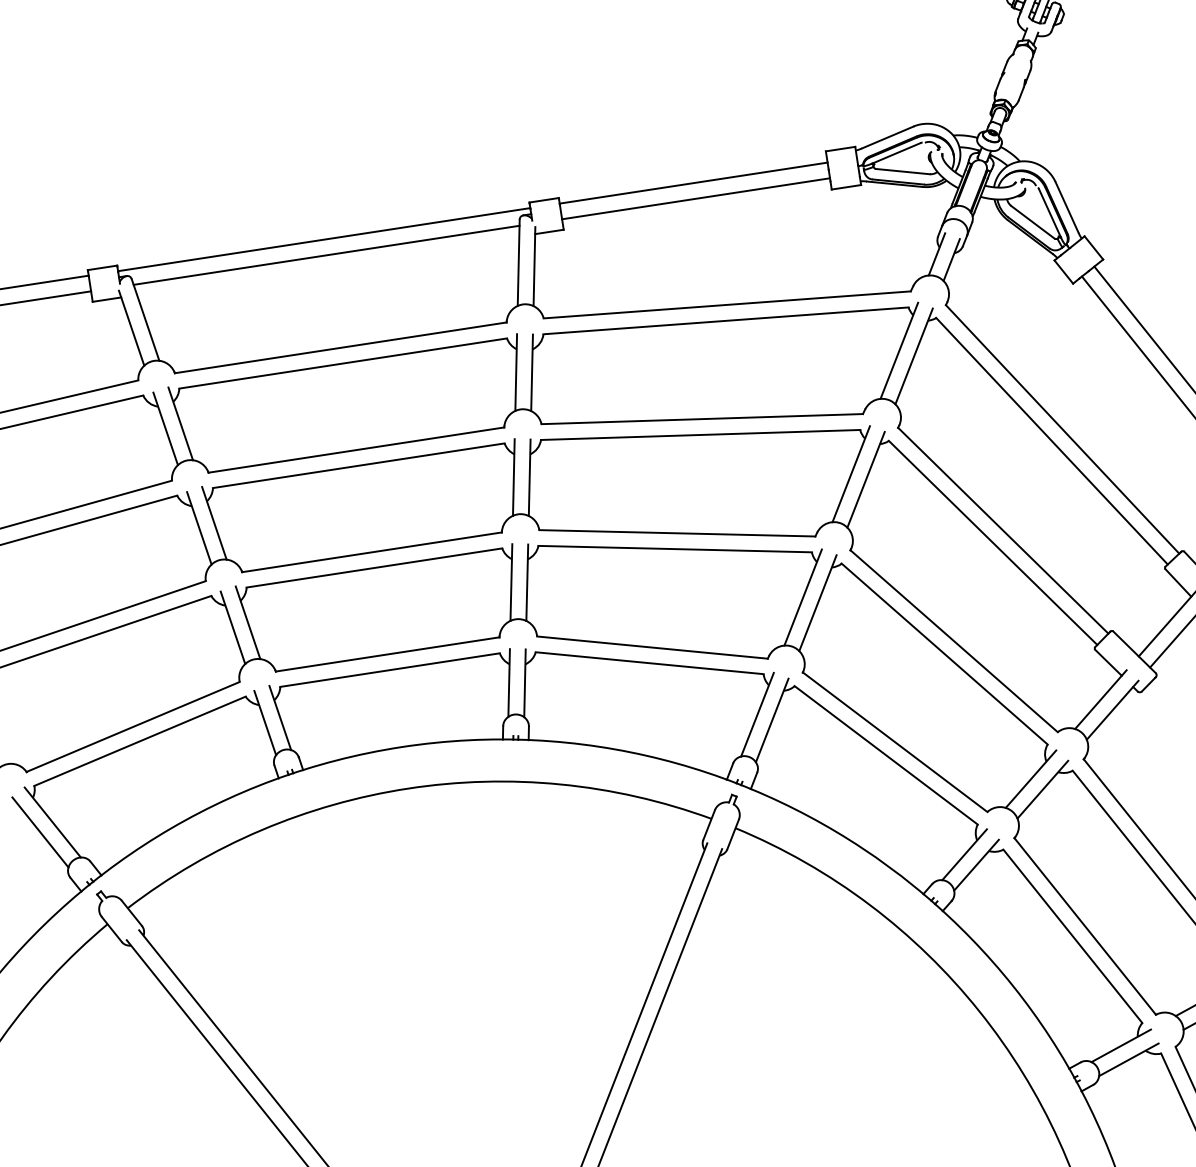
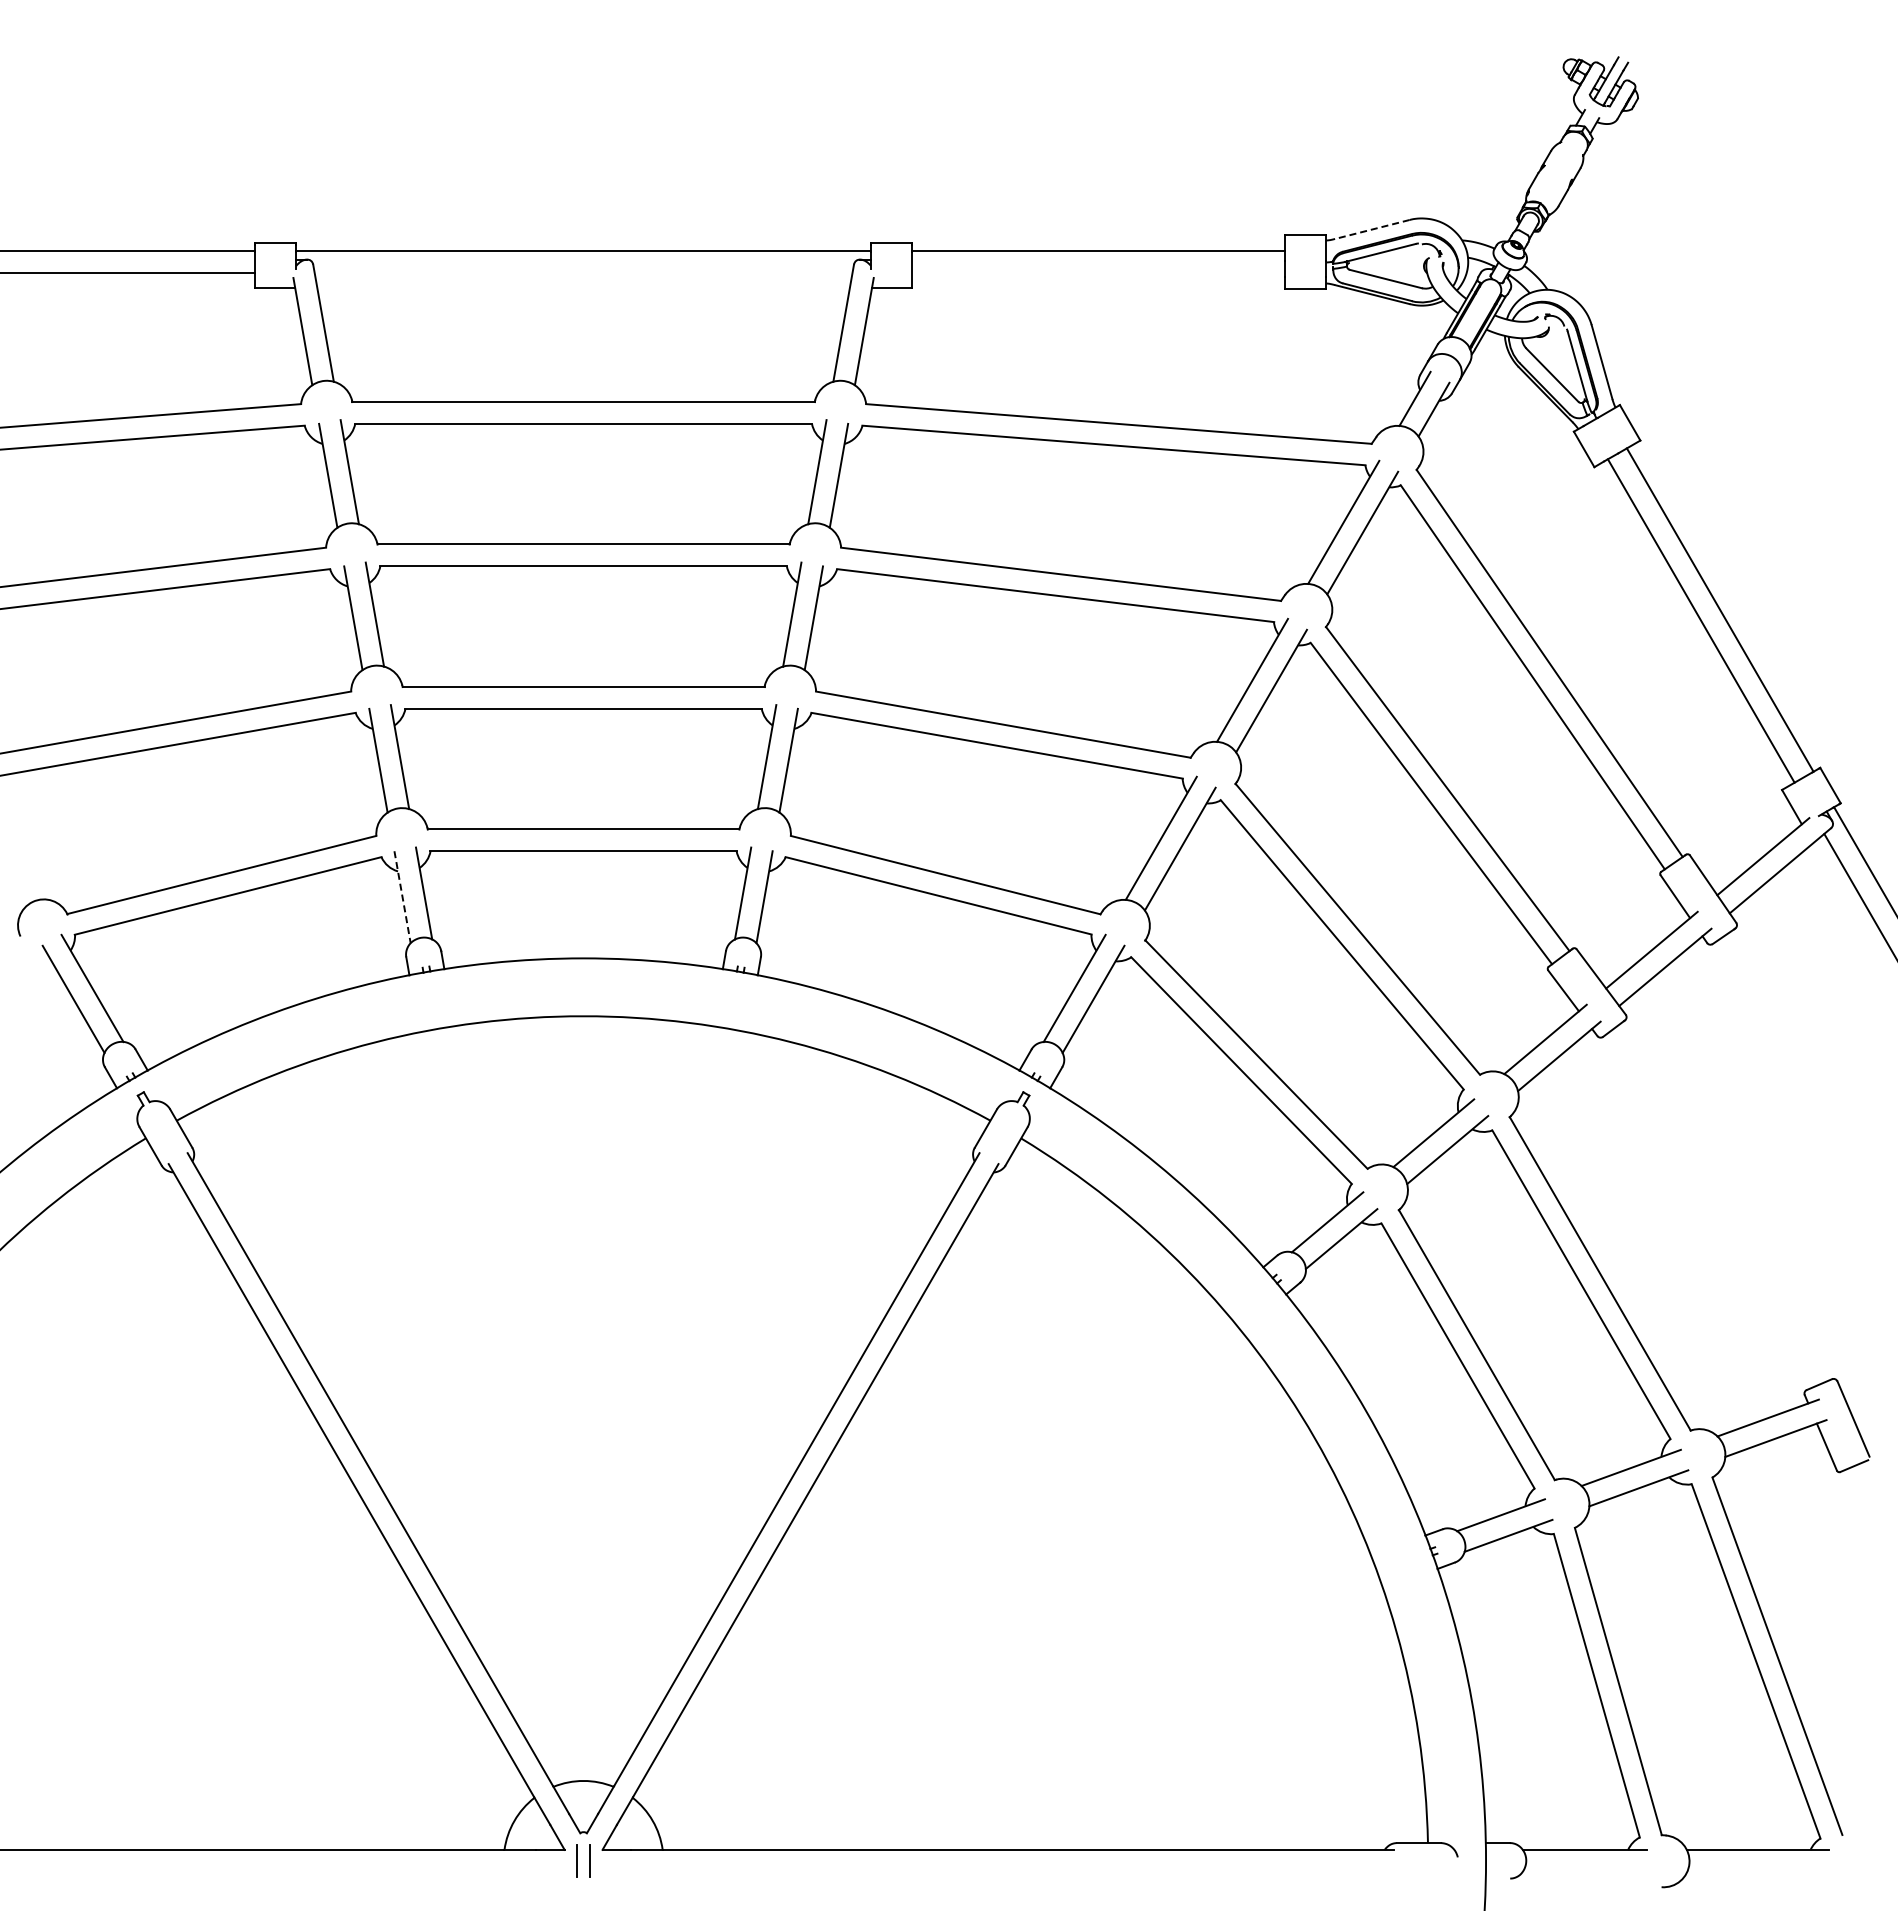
line: (887, 137) -> (1371, 229), solid -> dashed
line: (695, 198) -> (1098, 272), removed
line: (326, 255) -> (583, 272), removed
line: (265, 723) -> (402, 897), solid -> dashed

